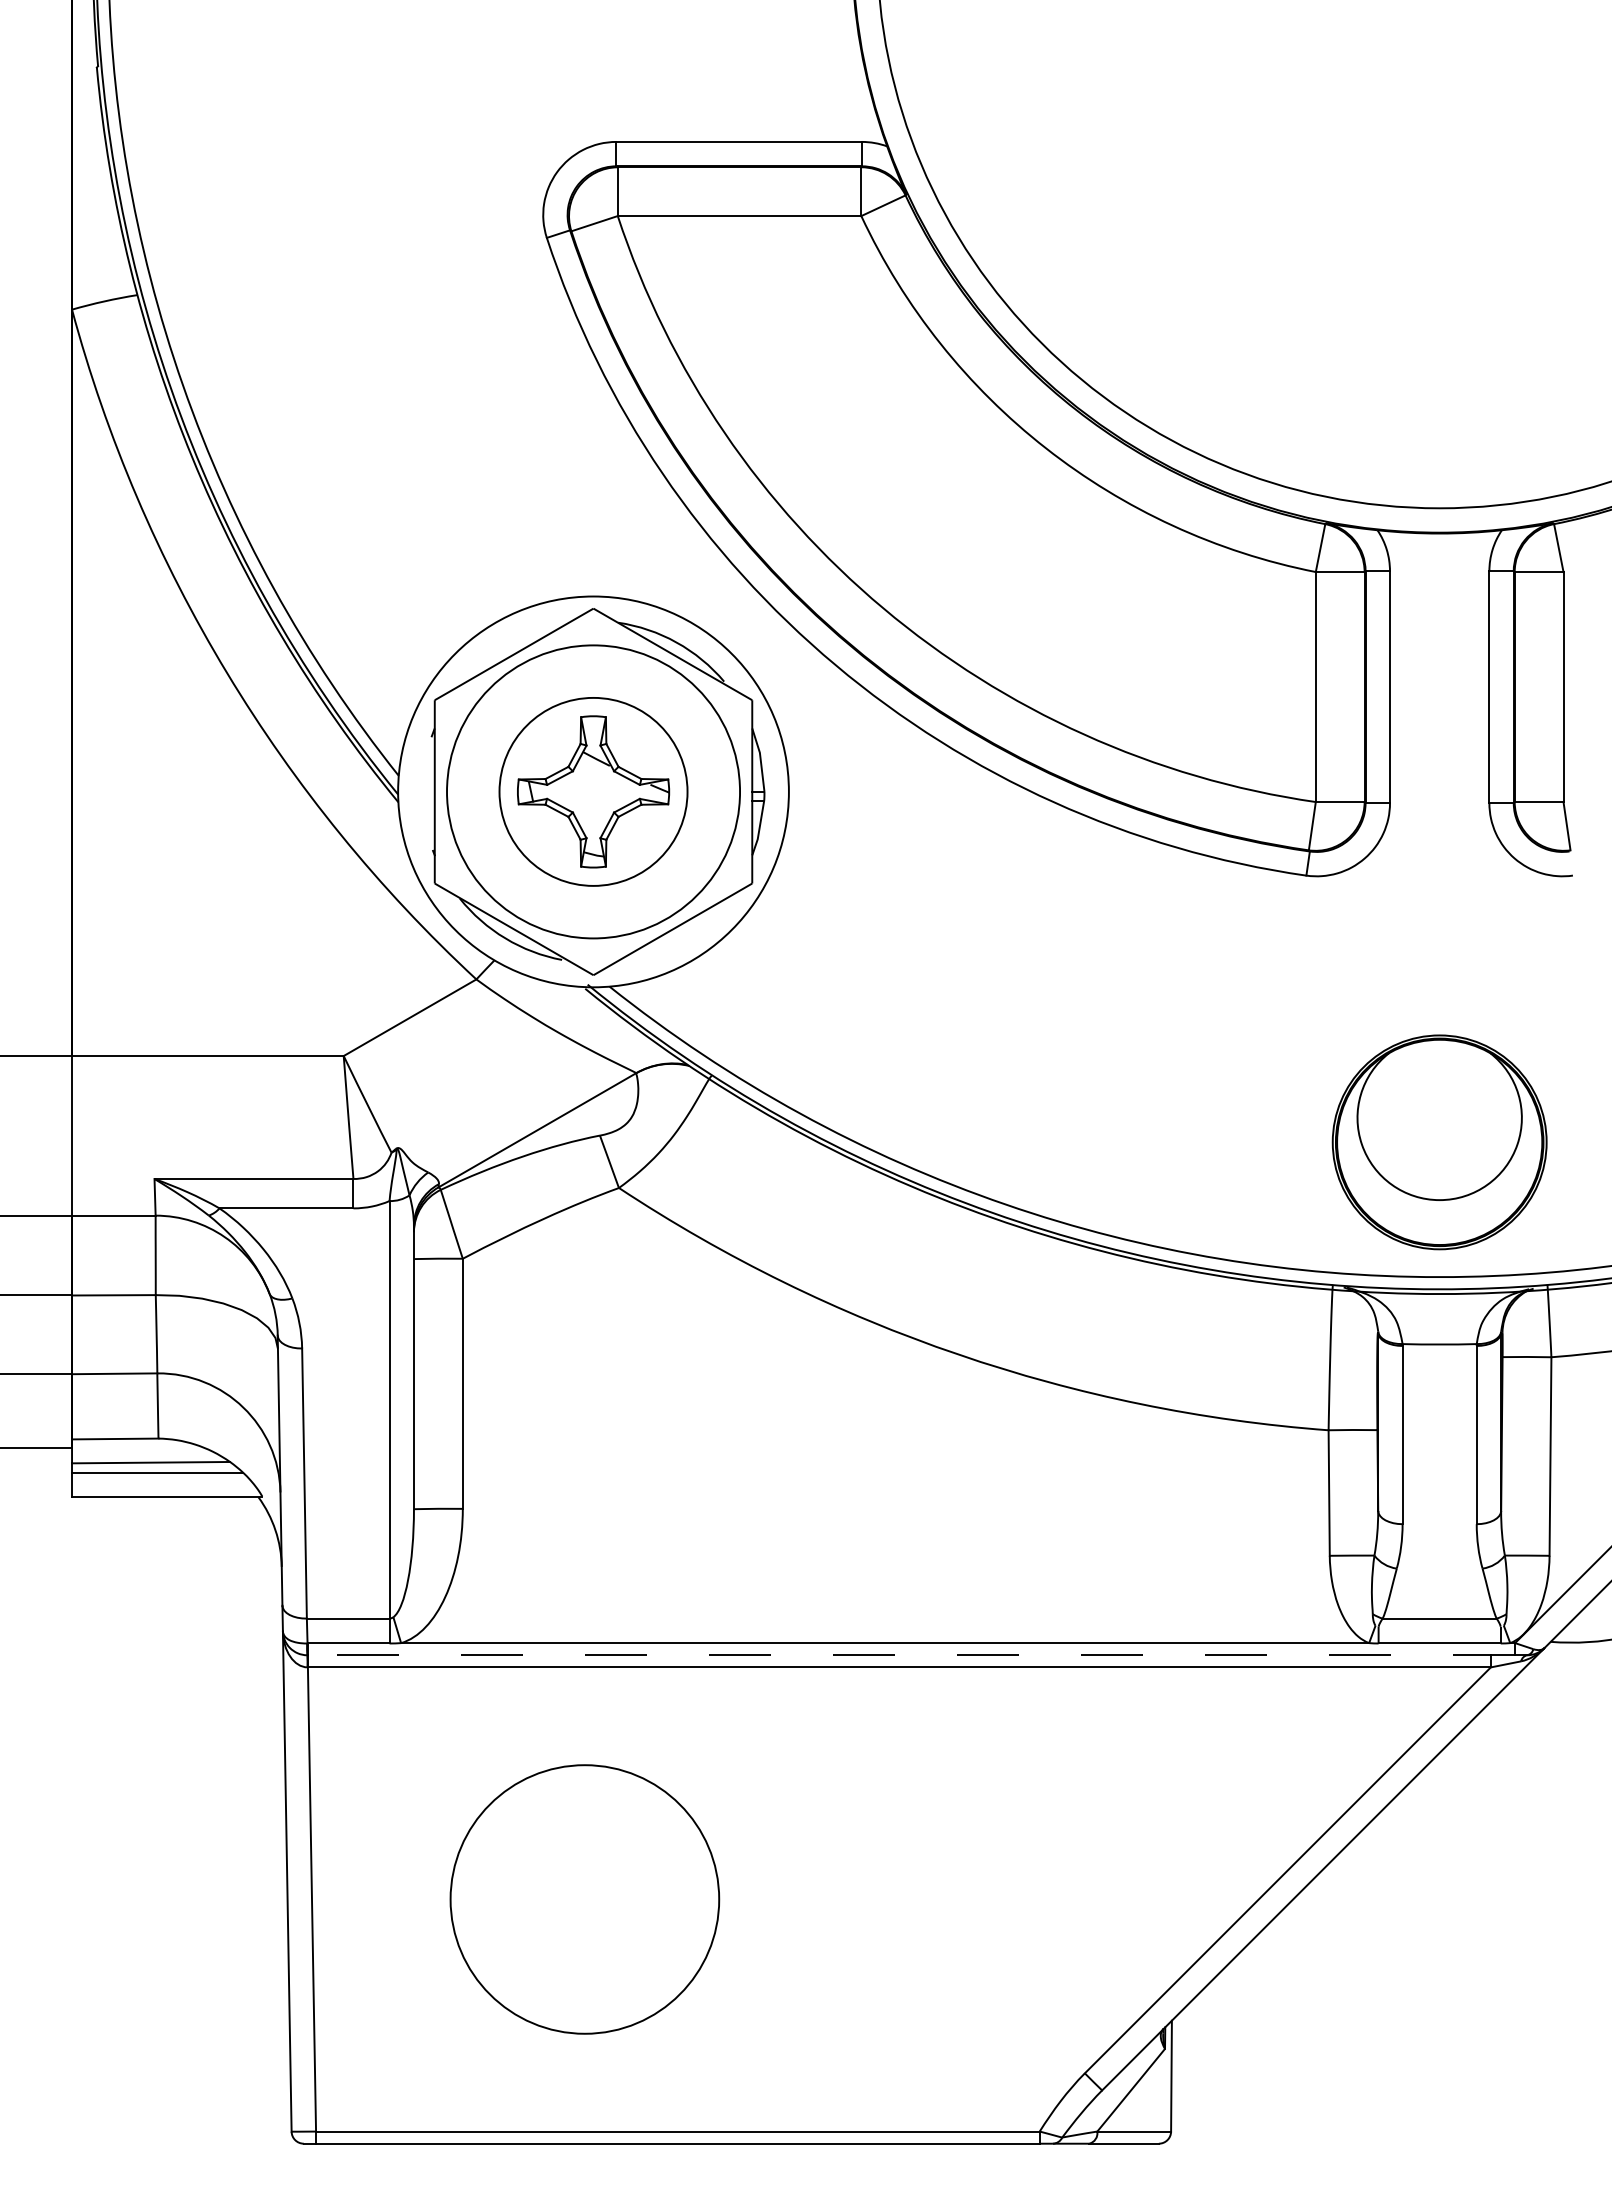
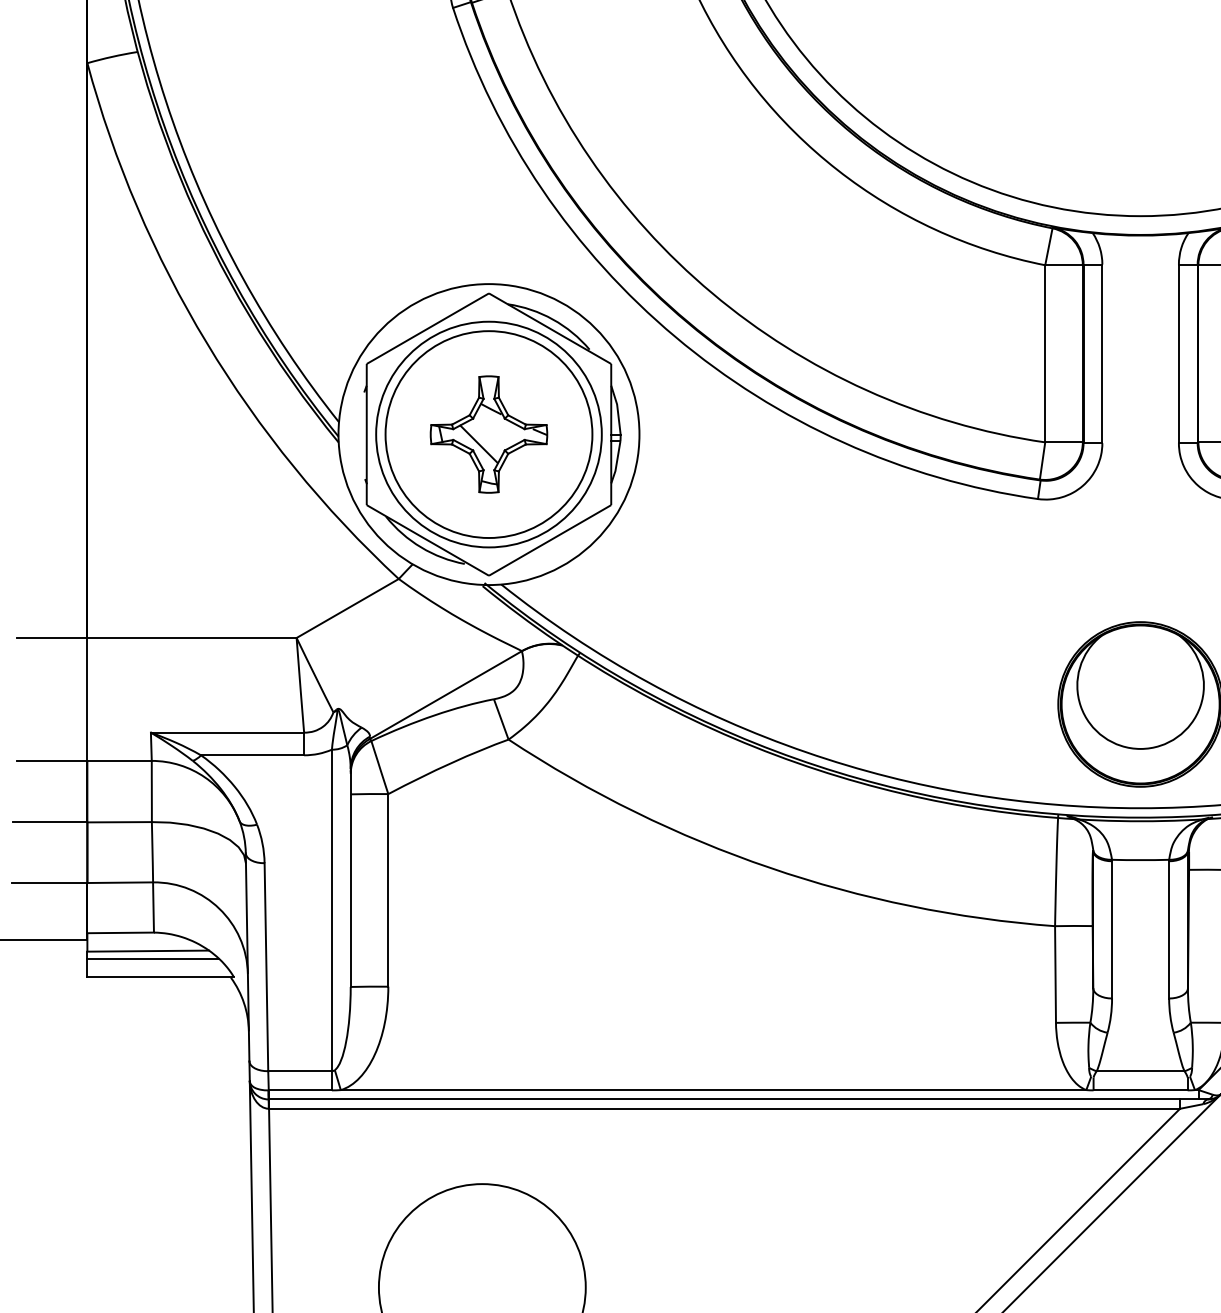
circle: (593, 791) -> (488, 434), size x1.43
line: (580, 804) -> (478, 444), added
line: (911, 1655) -> (733, 1099), dashed -> solid

